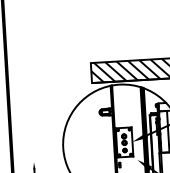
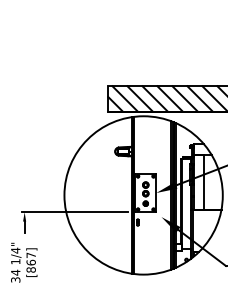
line: (71, 160) -> (74, 212), added

